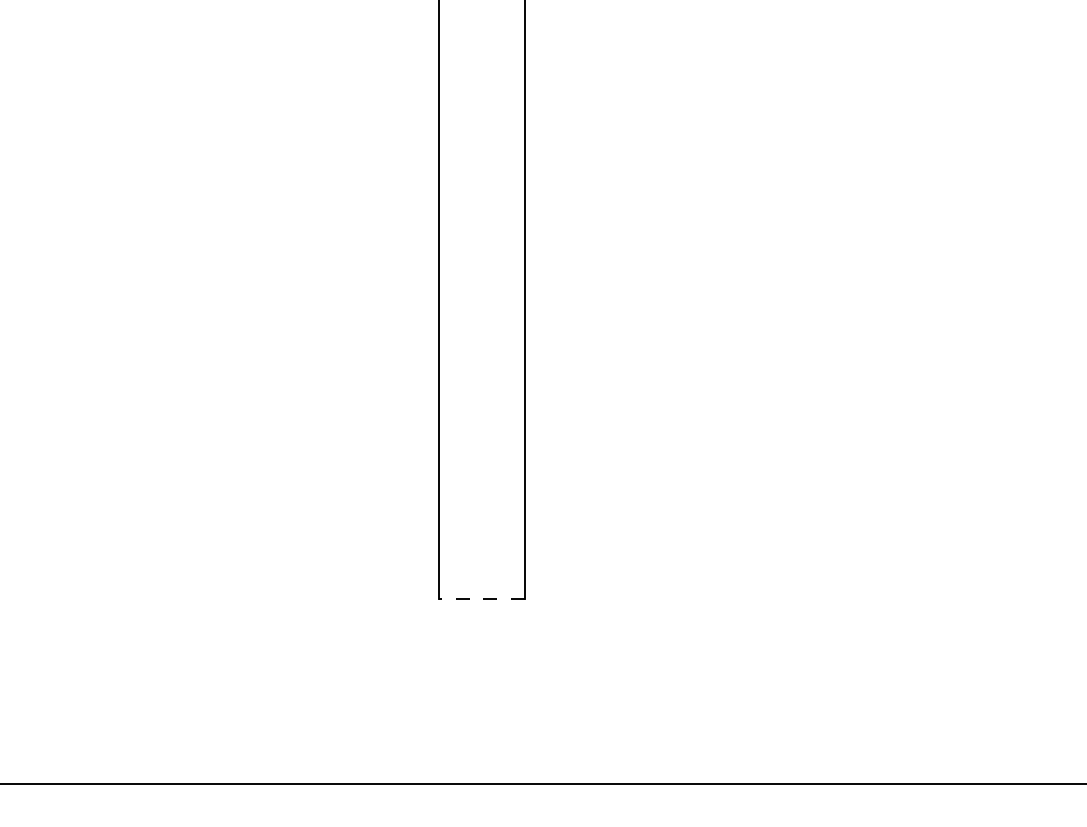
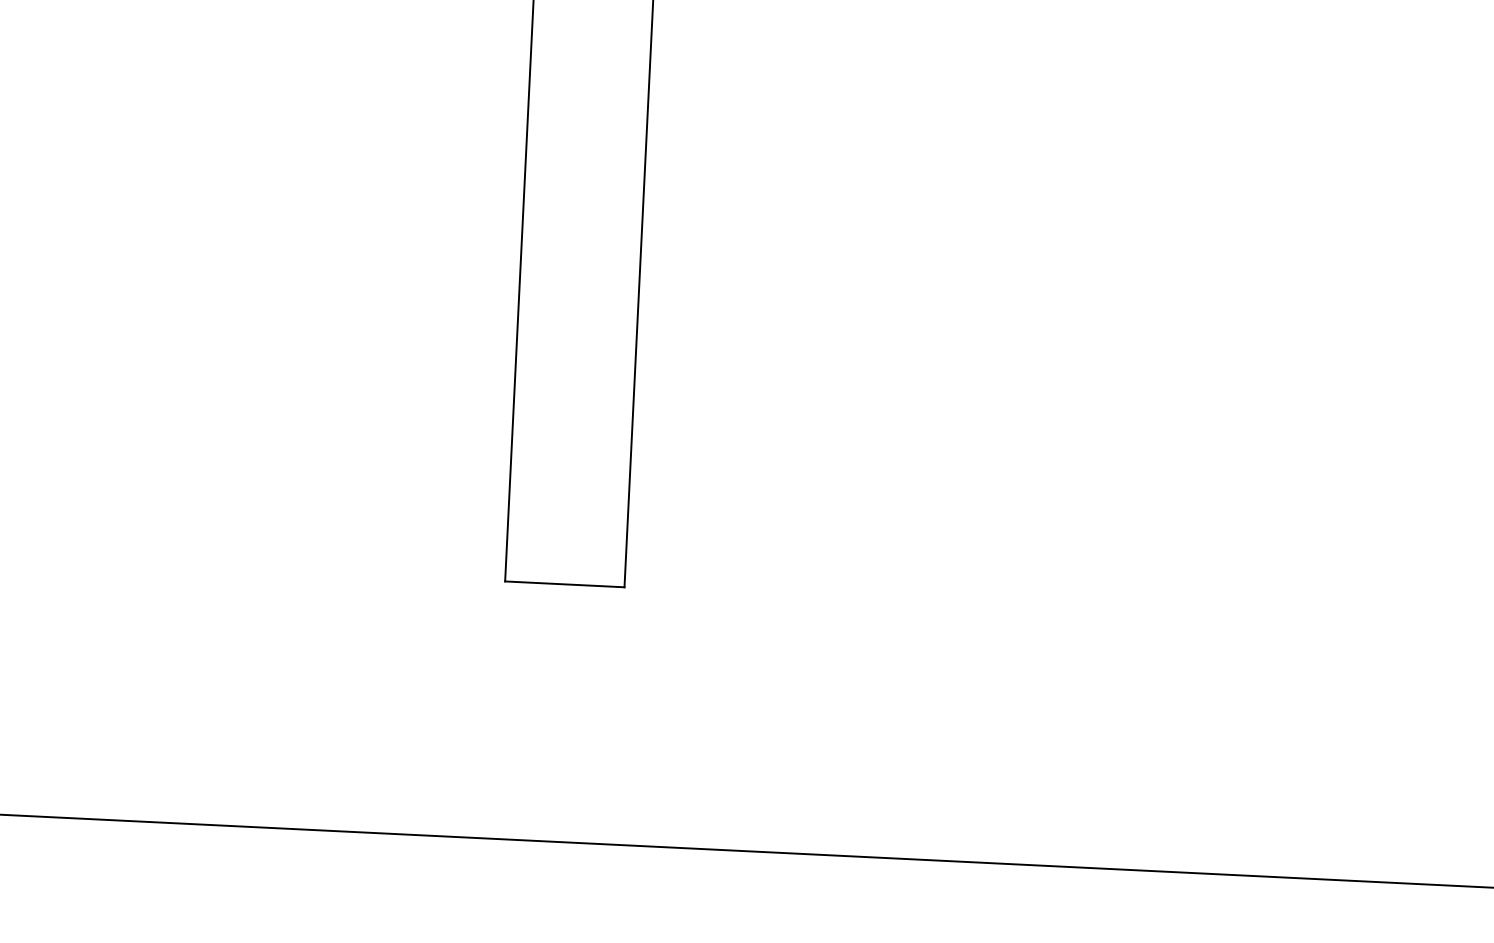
line: (481, 598) -> (564, 584), dashed -> solid

